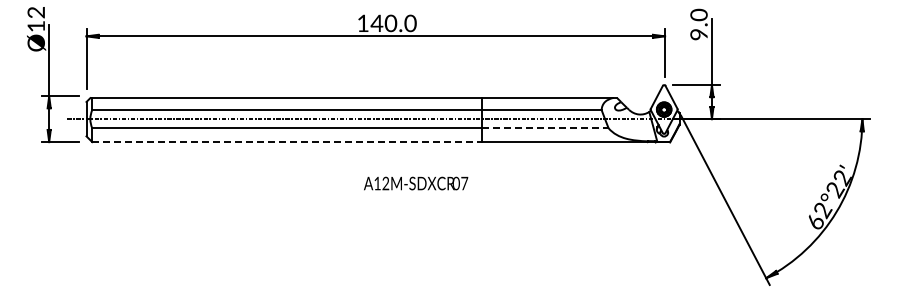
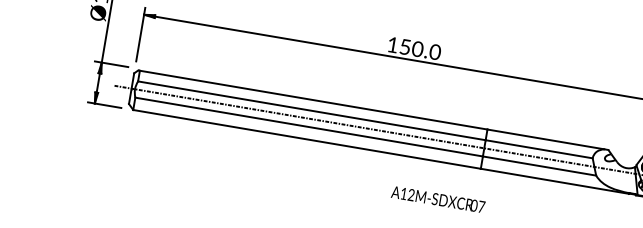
text: (376, 23) -> (404, 47), 140.0 -> 150.0
line: (545, 128) -> (539, 166), dashed -> solid
line: (286, 142) -> (306, 139), dashed -> solid
text: (416, 183) -> (438, 199), moved

